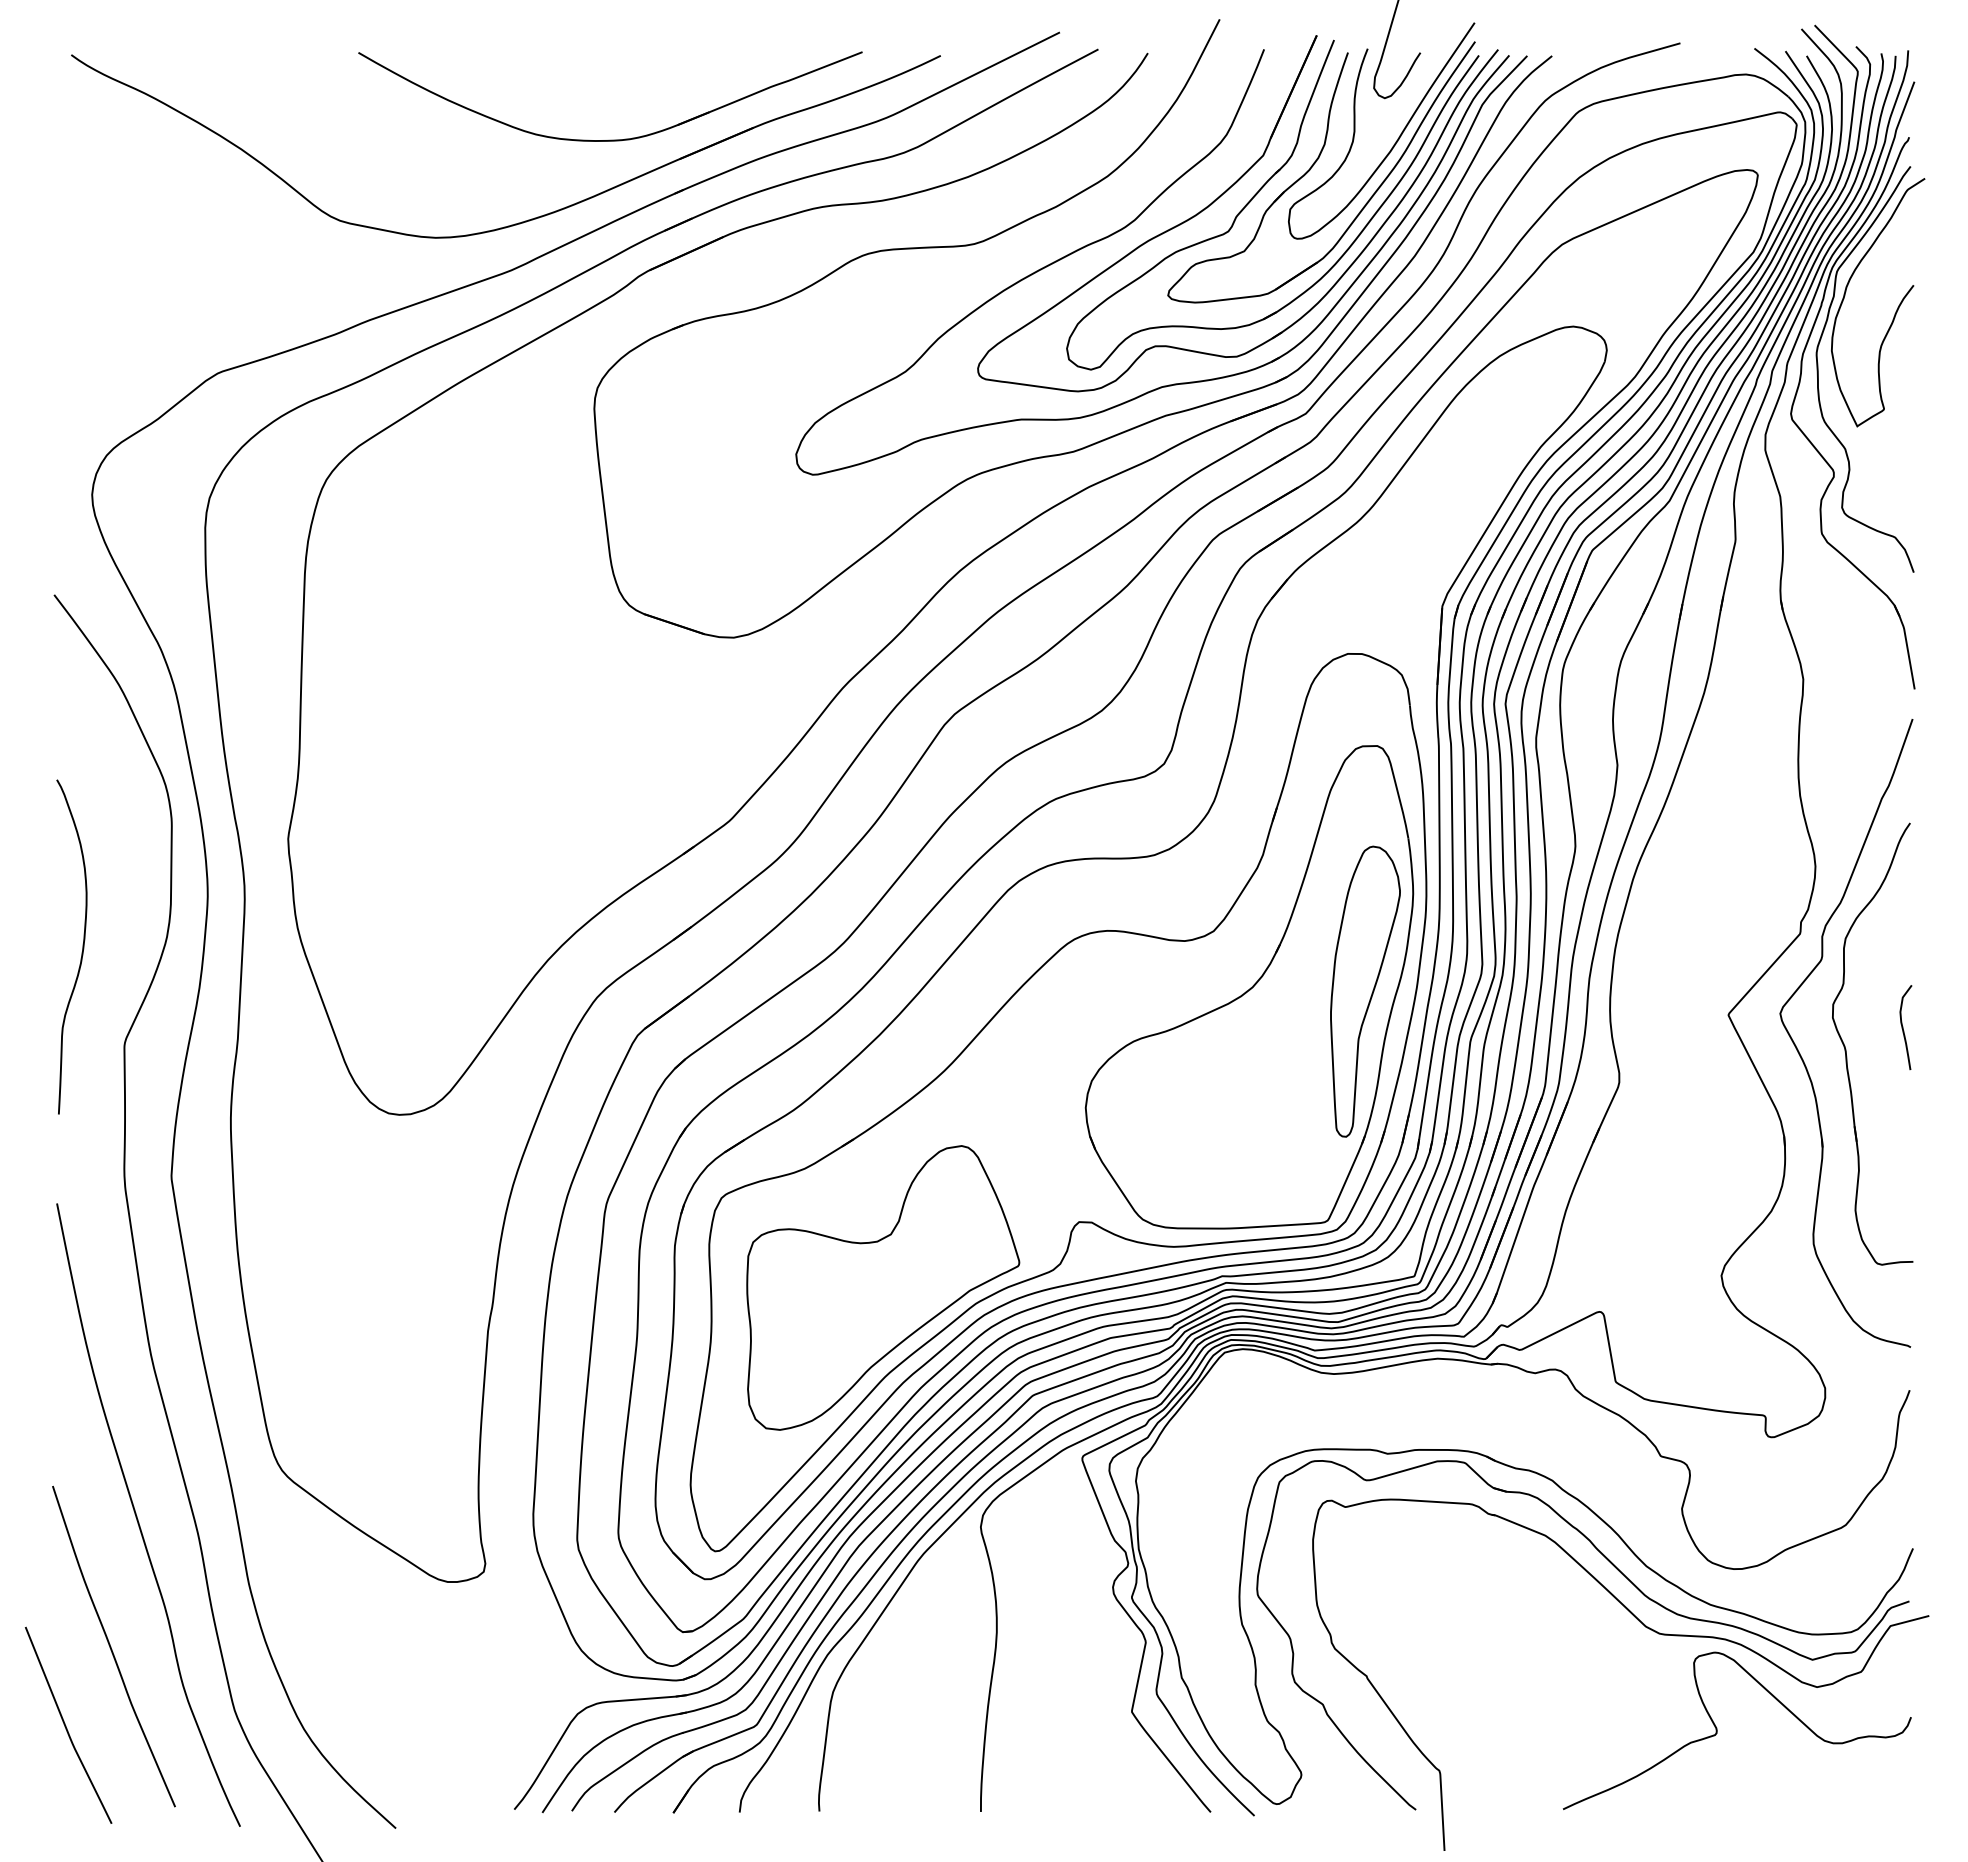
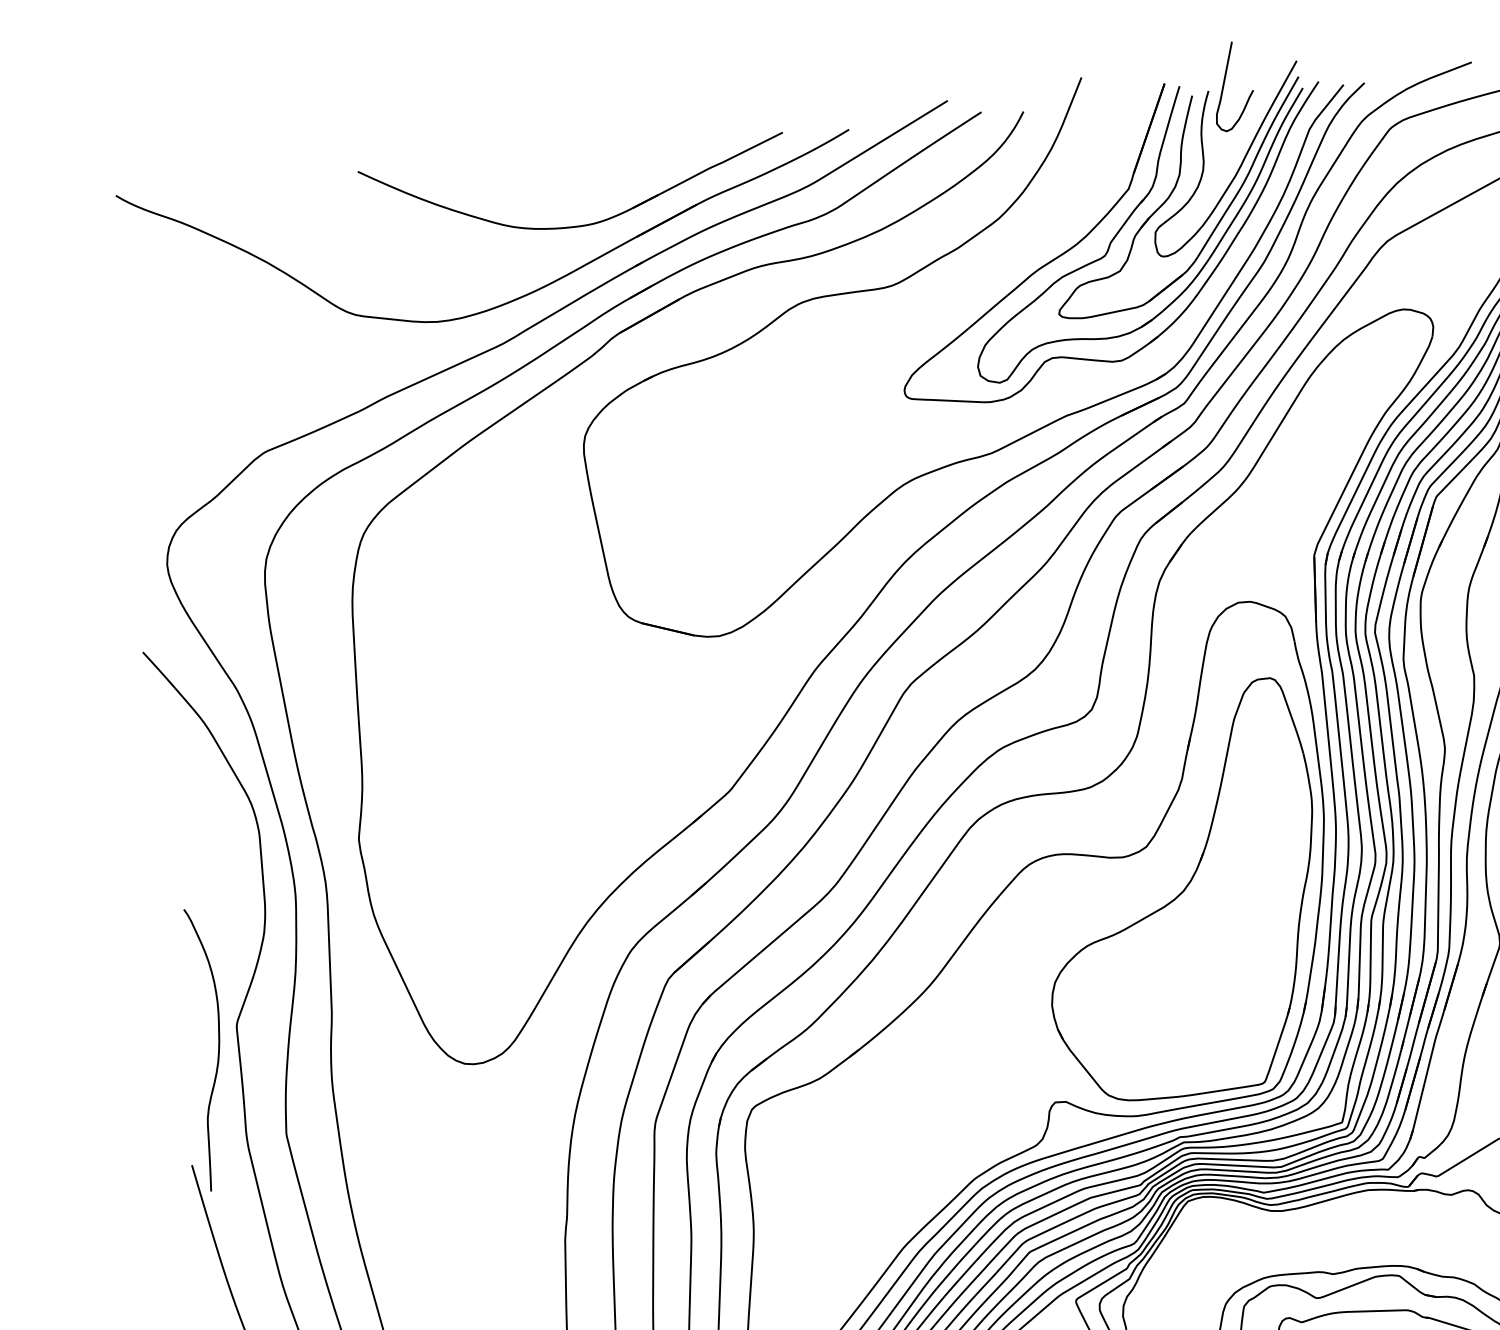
part: (1125, 228) -> (1018, 261), removed
curve: (82, 946) -> (218, 1048), moved
part: (1365, 991) -> (1279, 886), removed
part: (883, 1287) -> (895, 1172), removed

